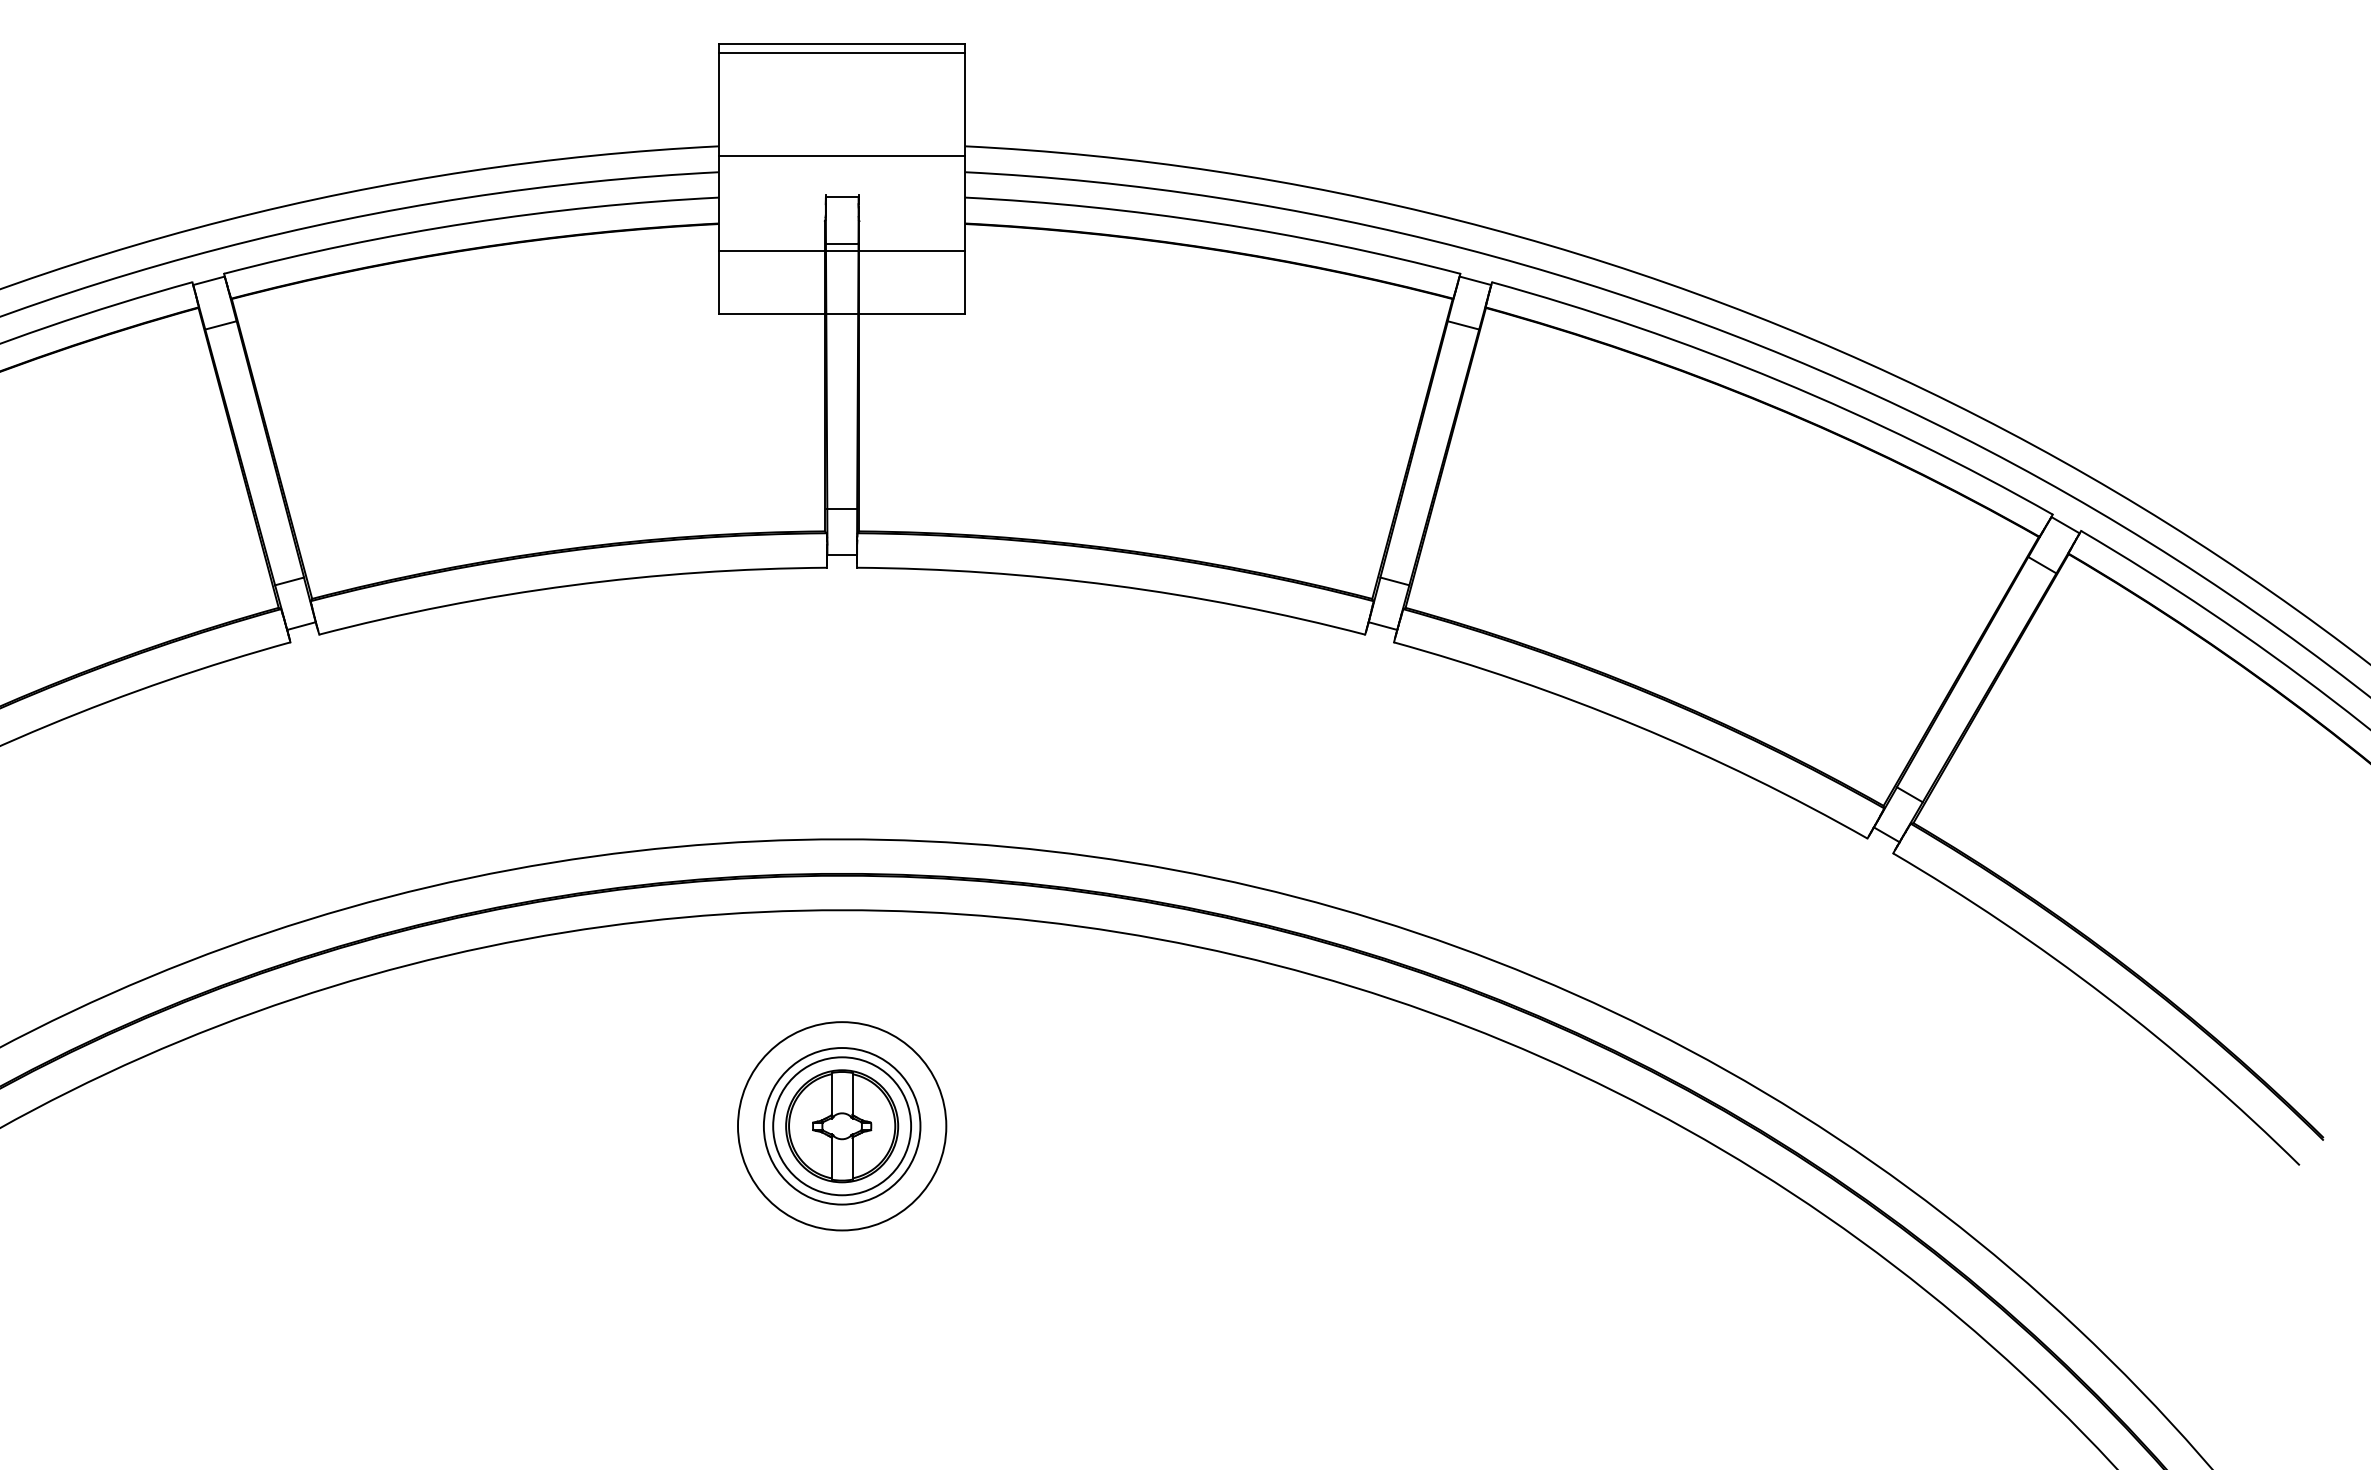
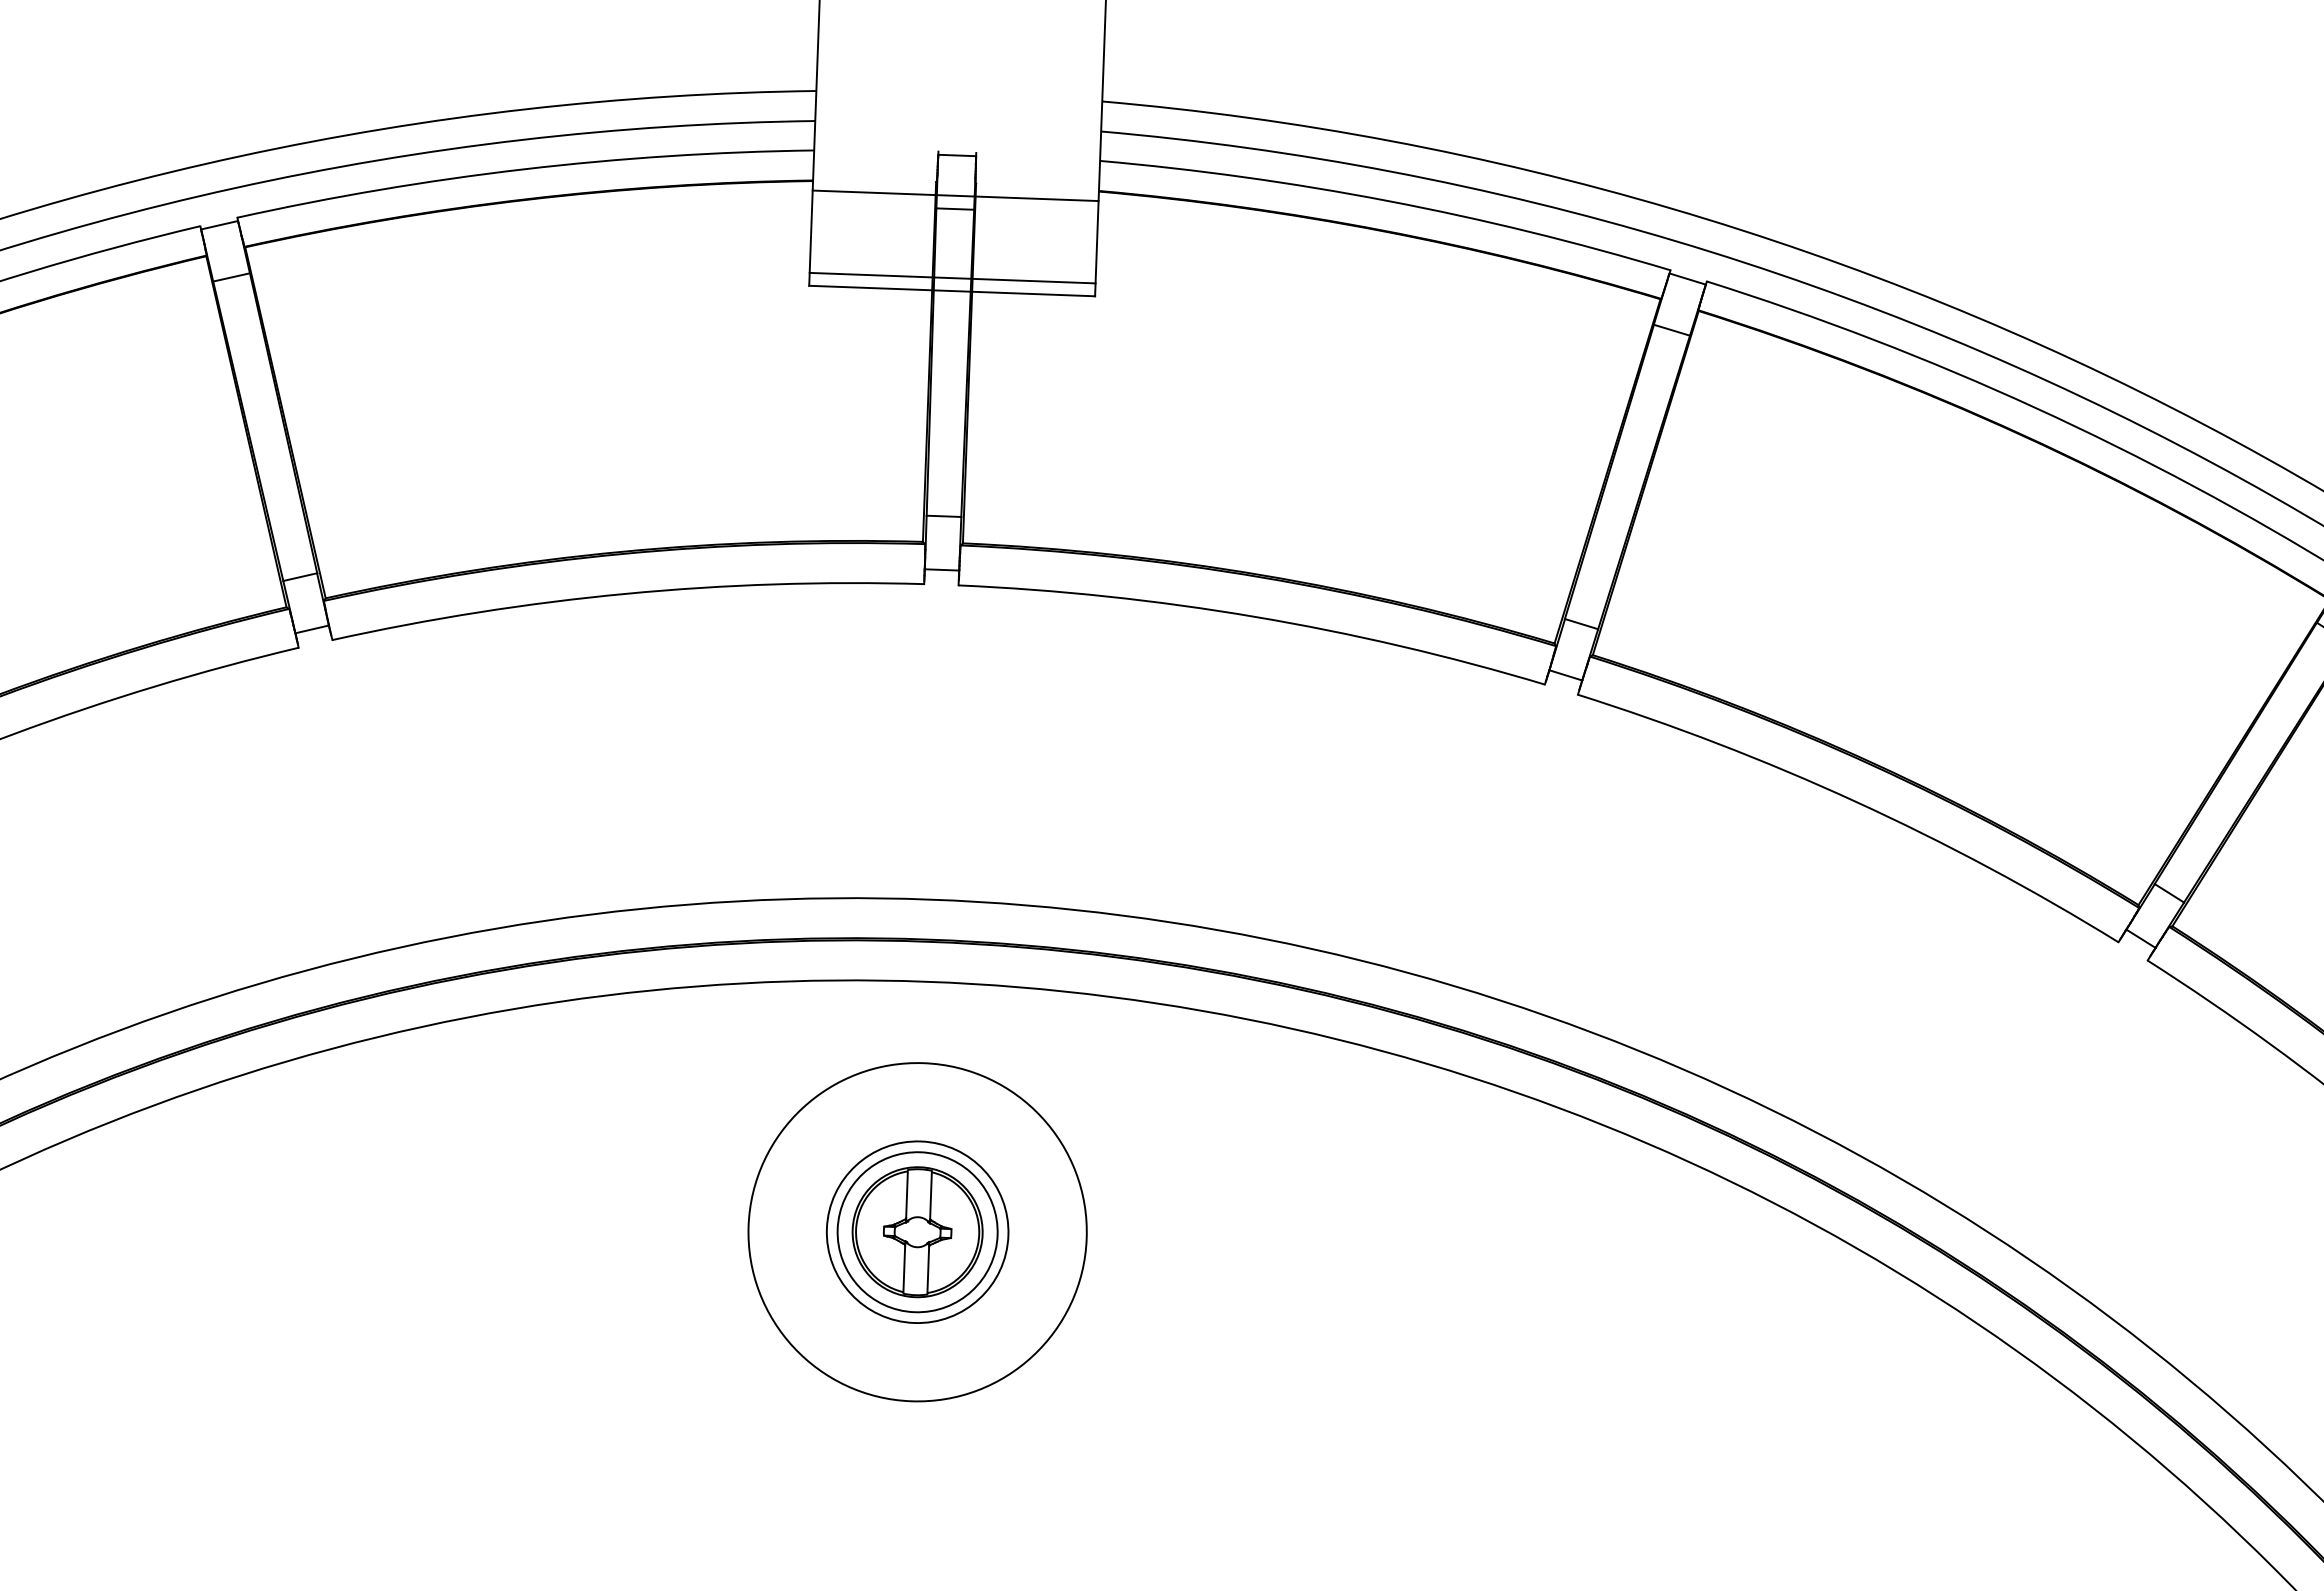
line: (841, 156) -> (954, 196), moved
line: (841, 251) -> (951, 278), moved
circle: (842, 1126) -> (918, 1232), size x1.4

